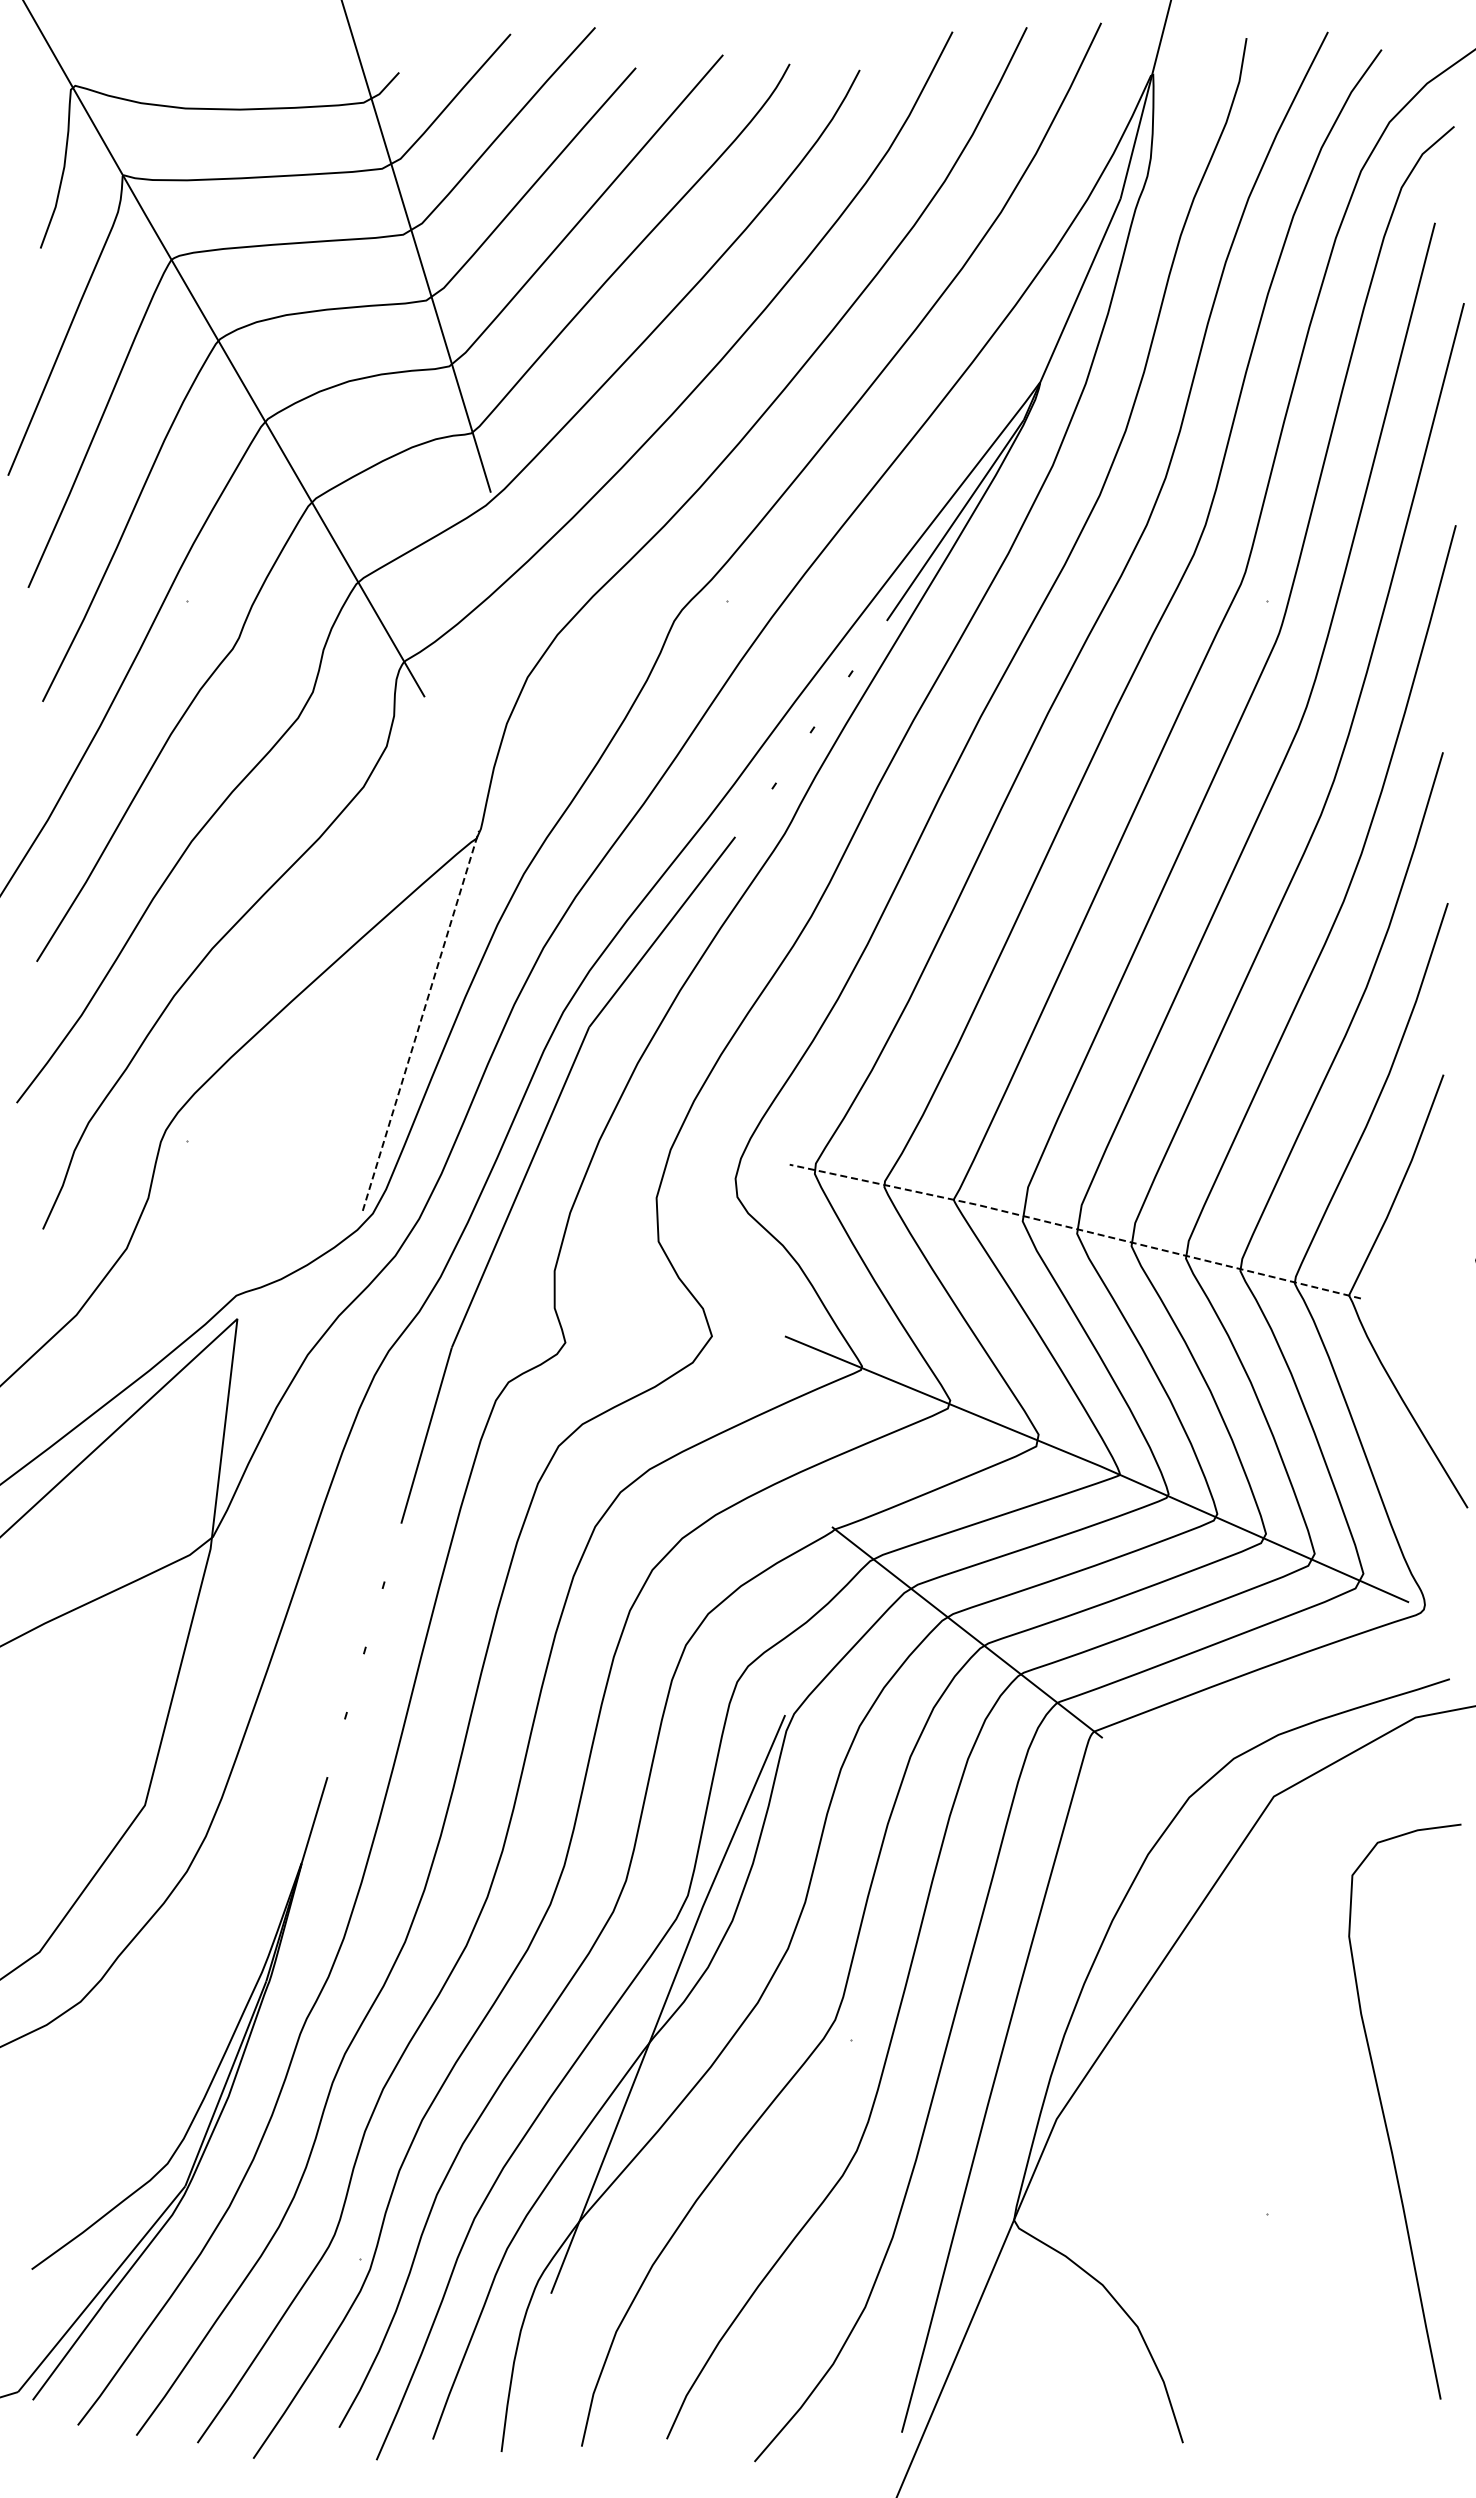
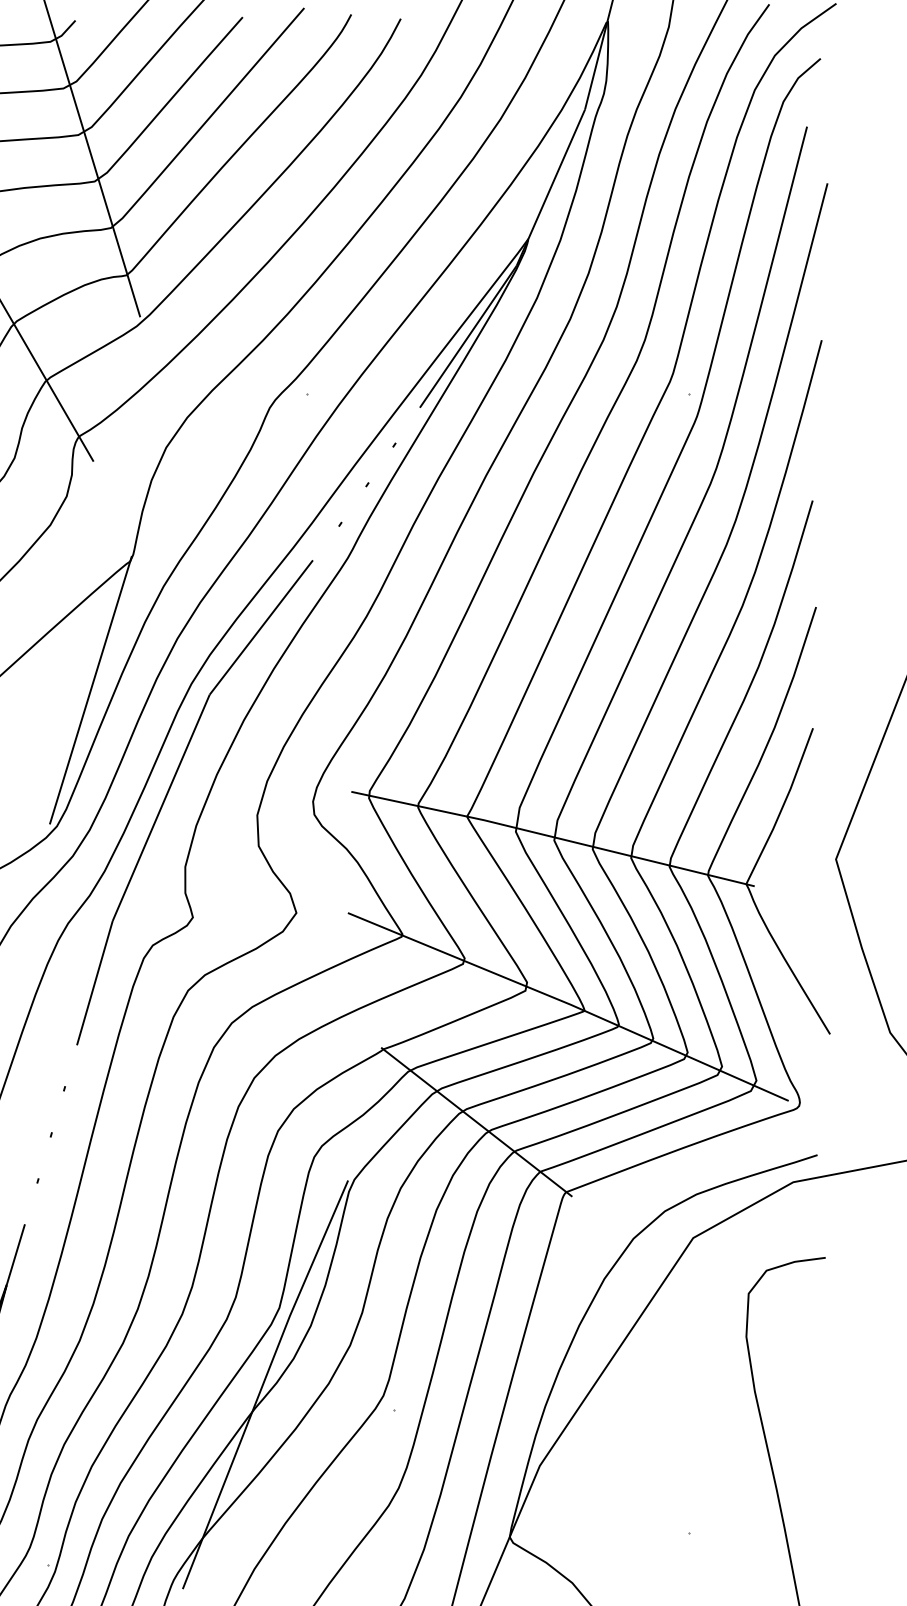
line: (420, 1020) -> (90, 689), dashed -> solid
line: (1074, 1228) -> (552, 836), dashed -> solid

